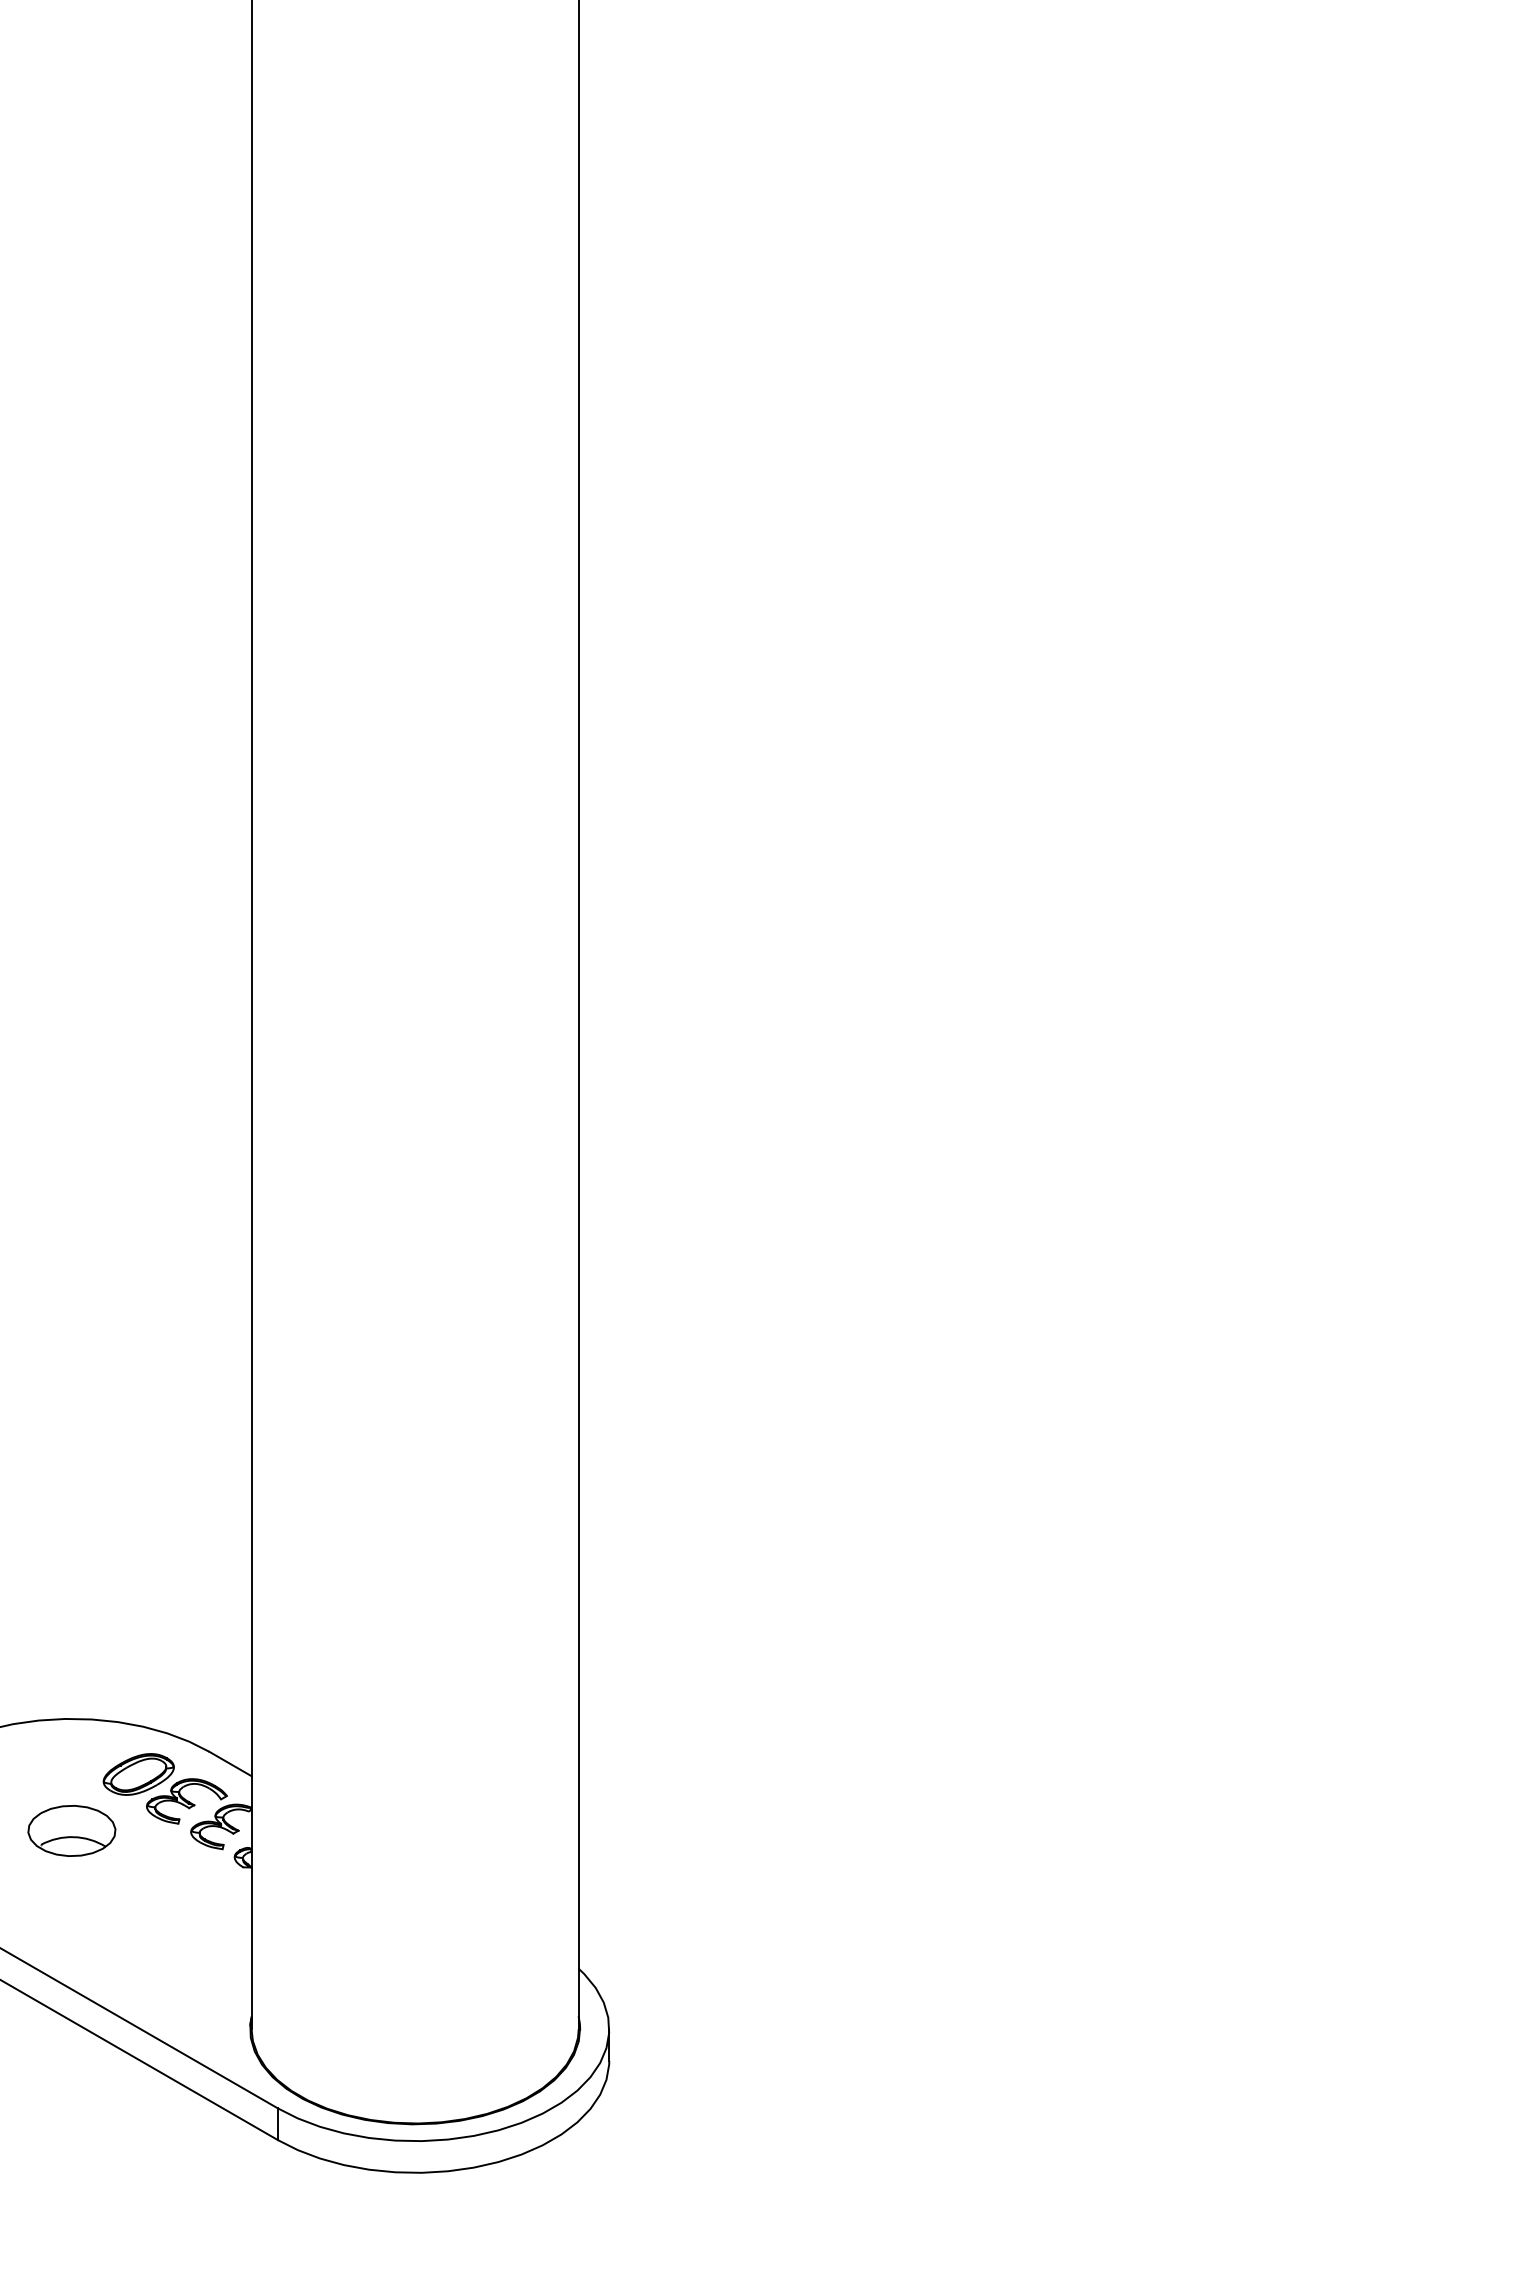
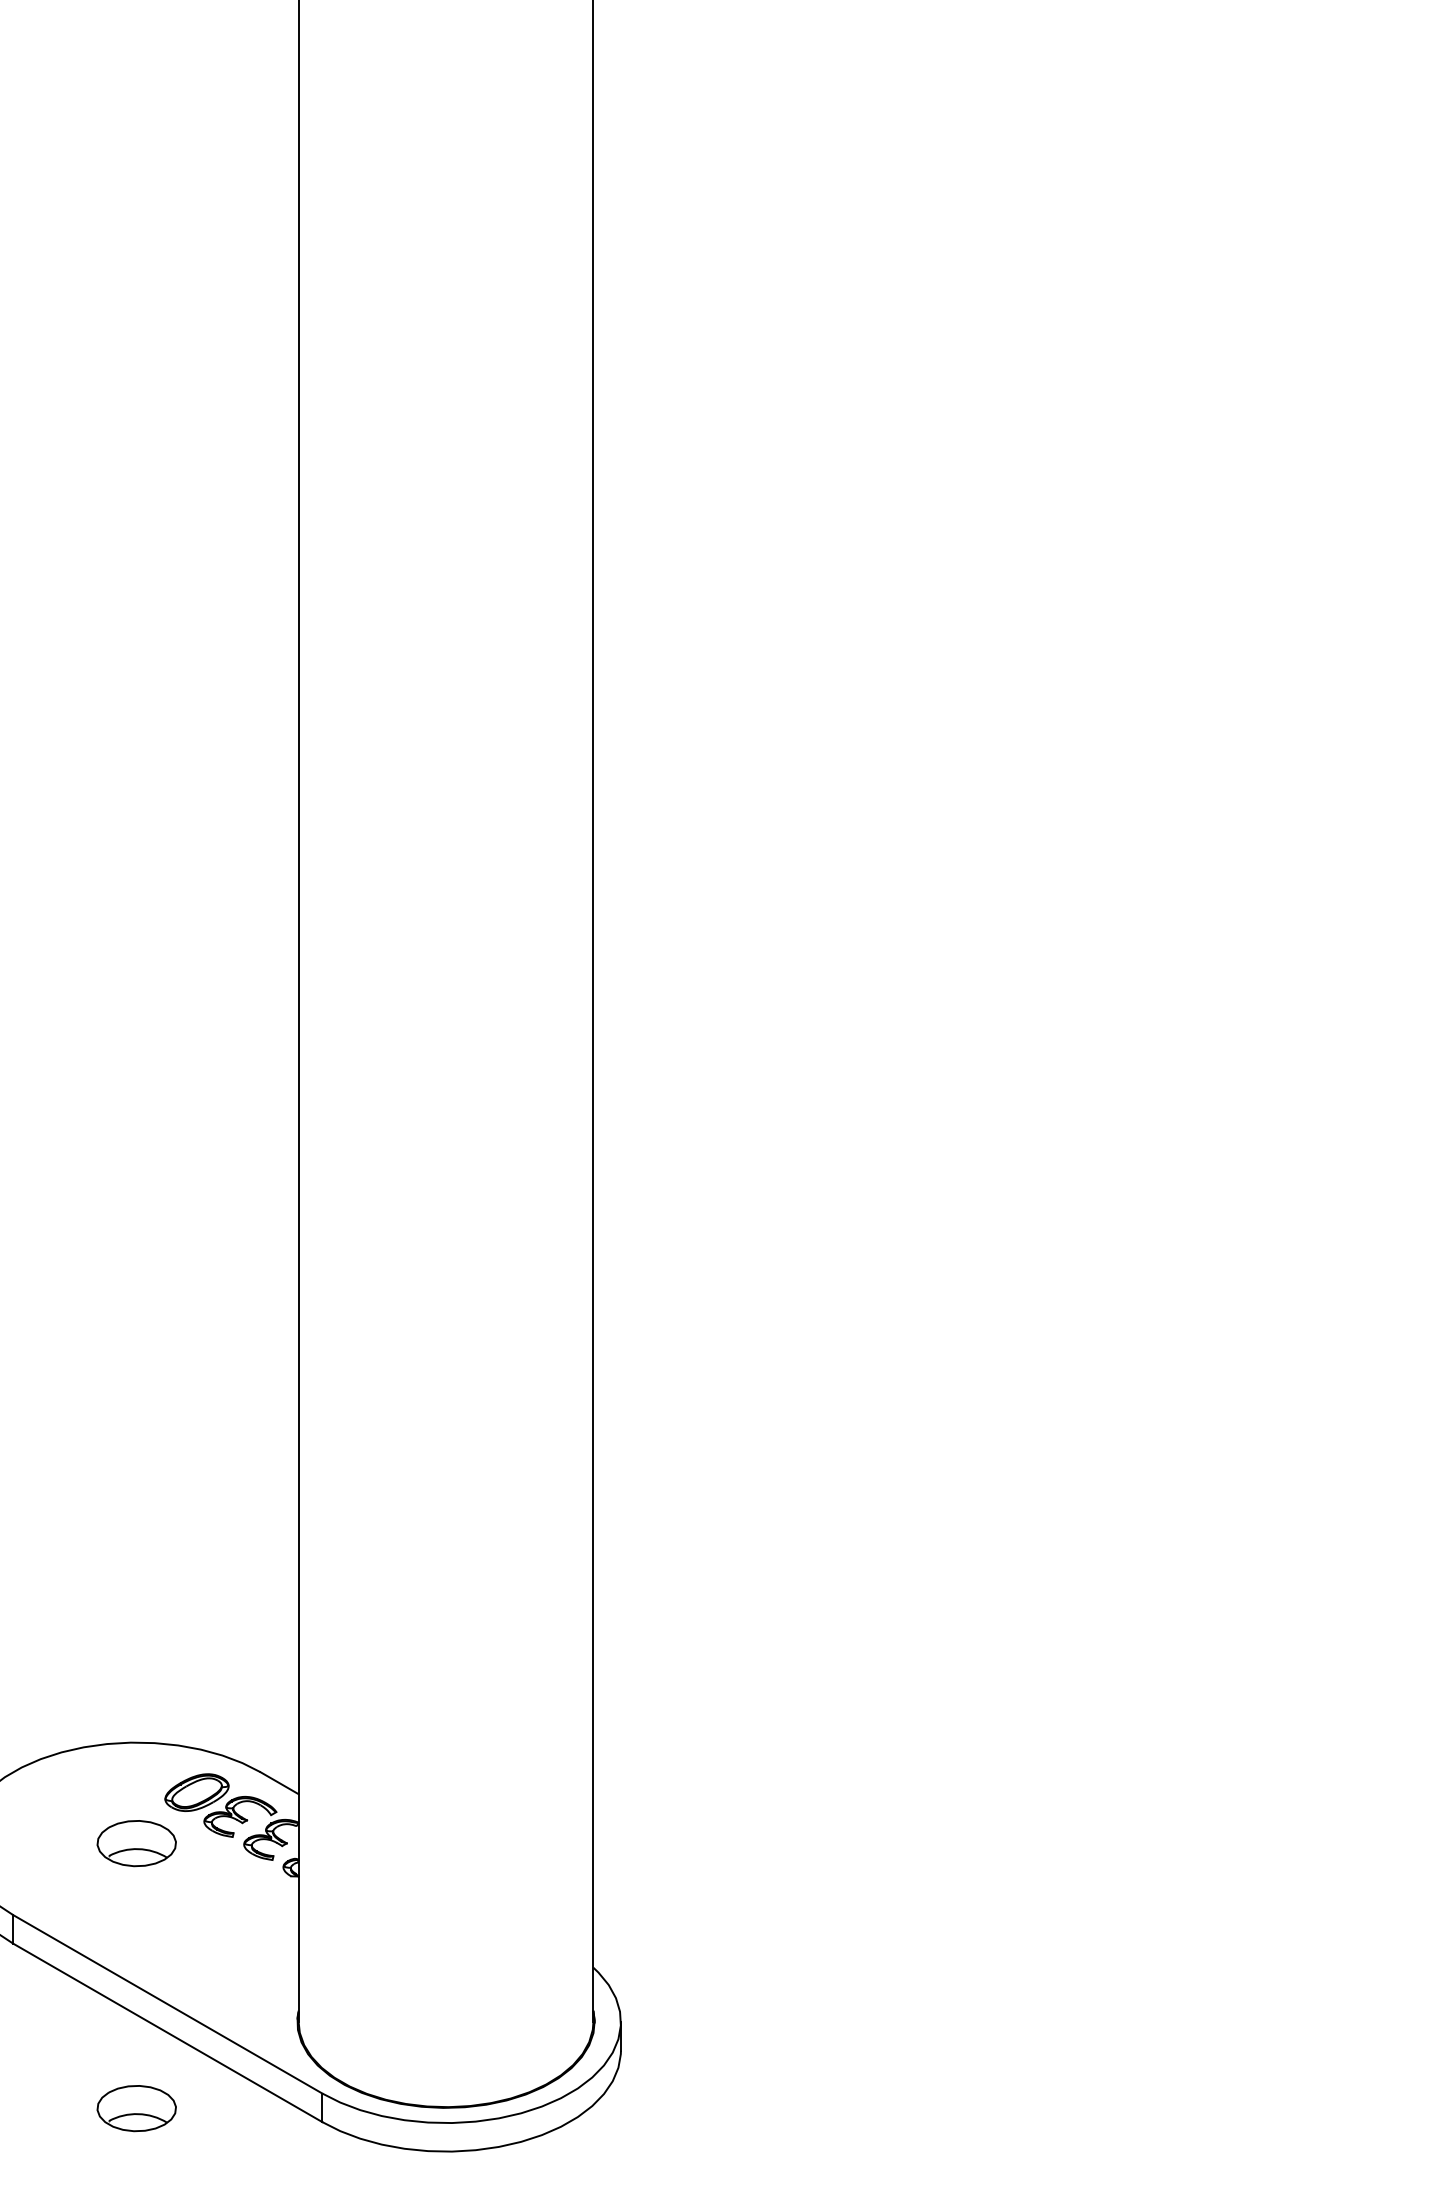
part: (71, 2124) -> (136, 2108), added

